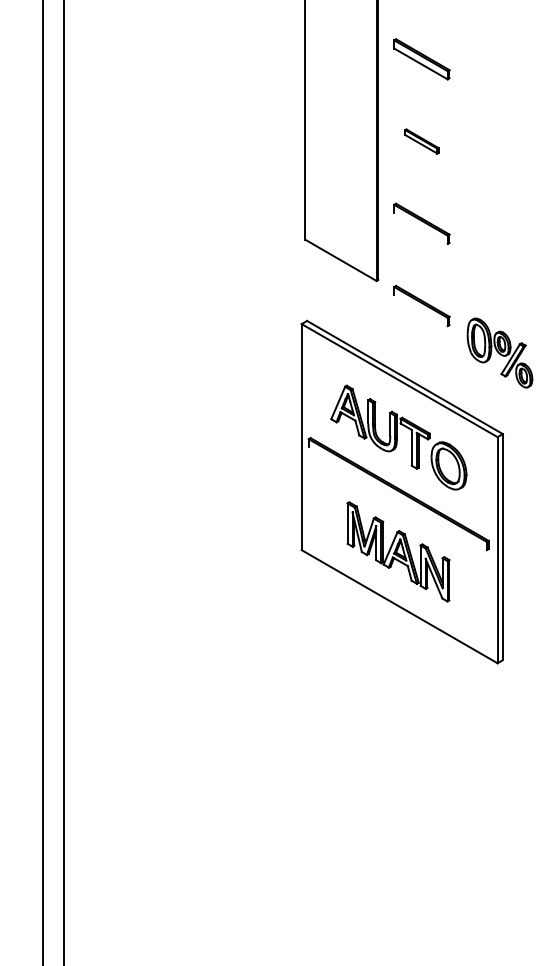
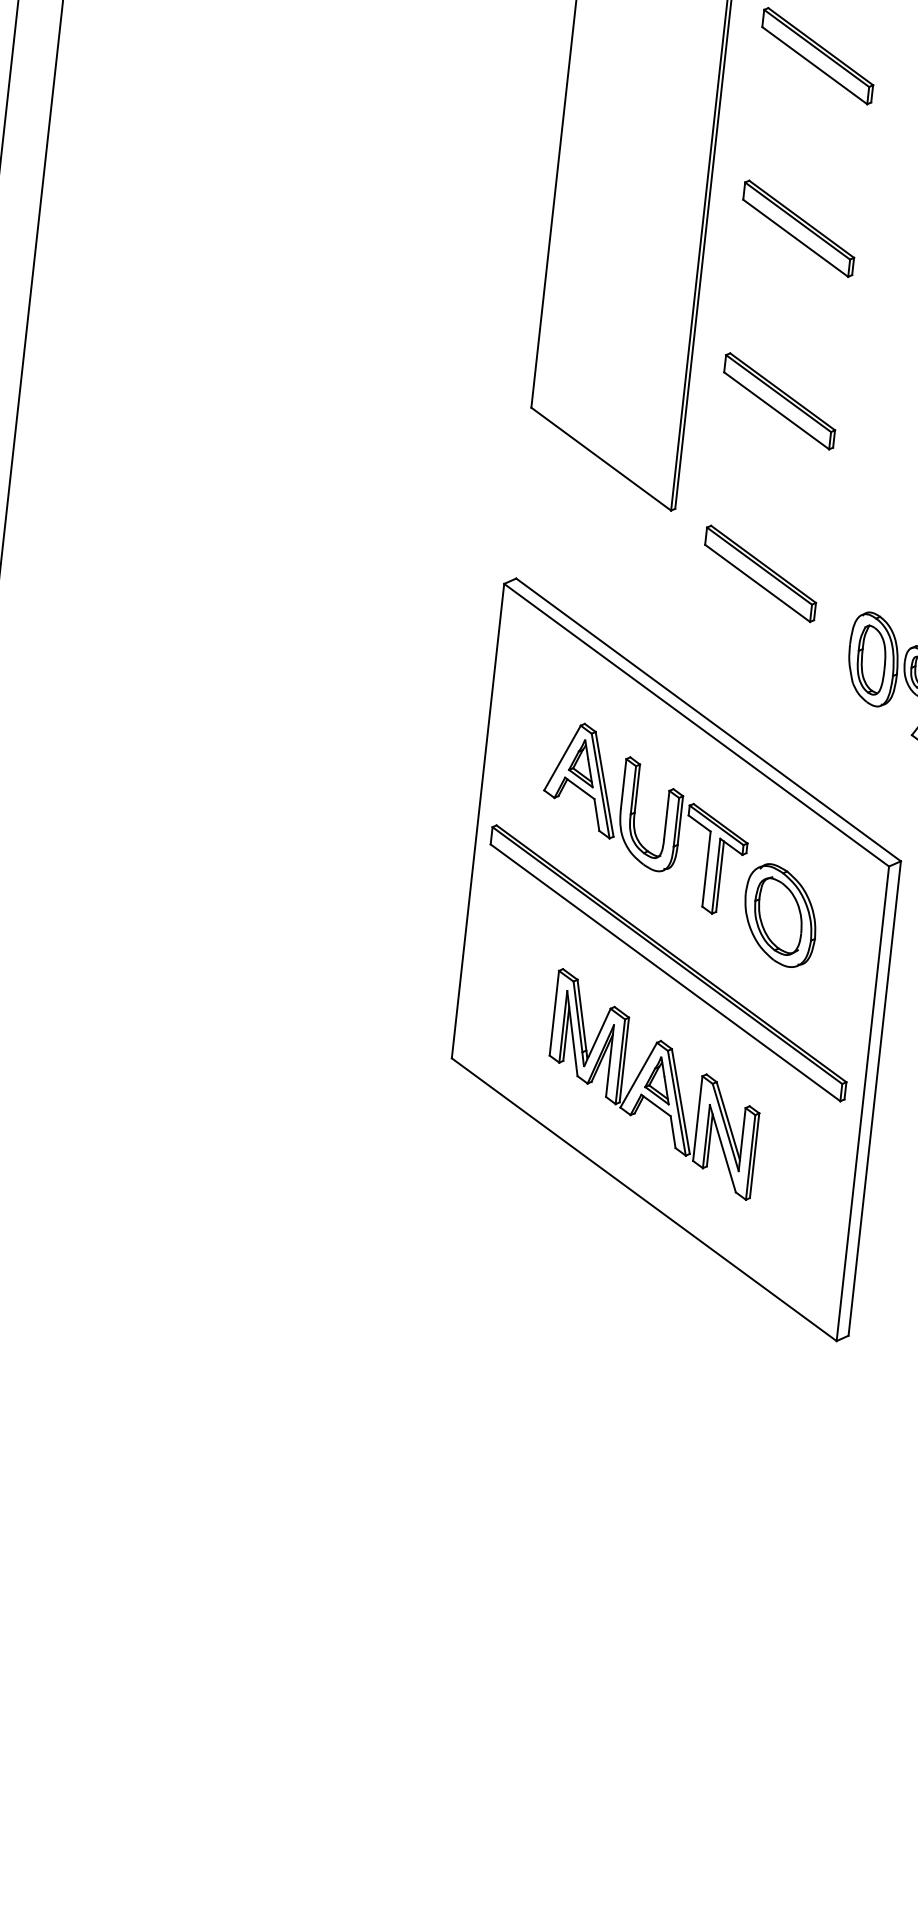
part: (421, 141) -> (797, 228), size x1.67
line: (420, 228) -> (775, 410), added
line: (420, 310) -> (756, 582), added
line: (397, 498) -> (664, 972), added

